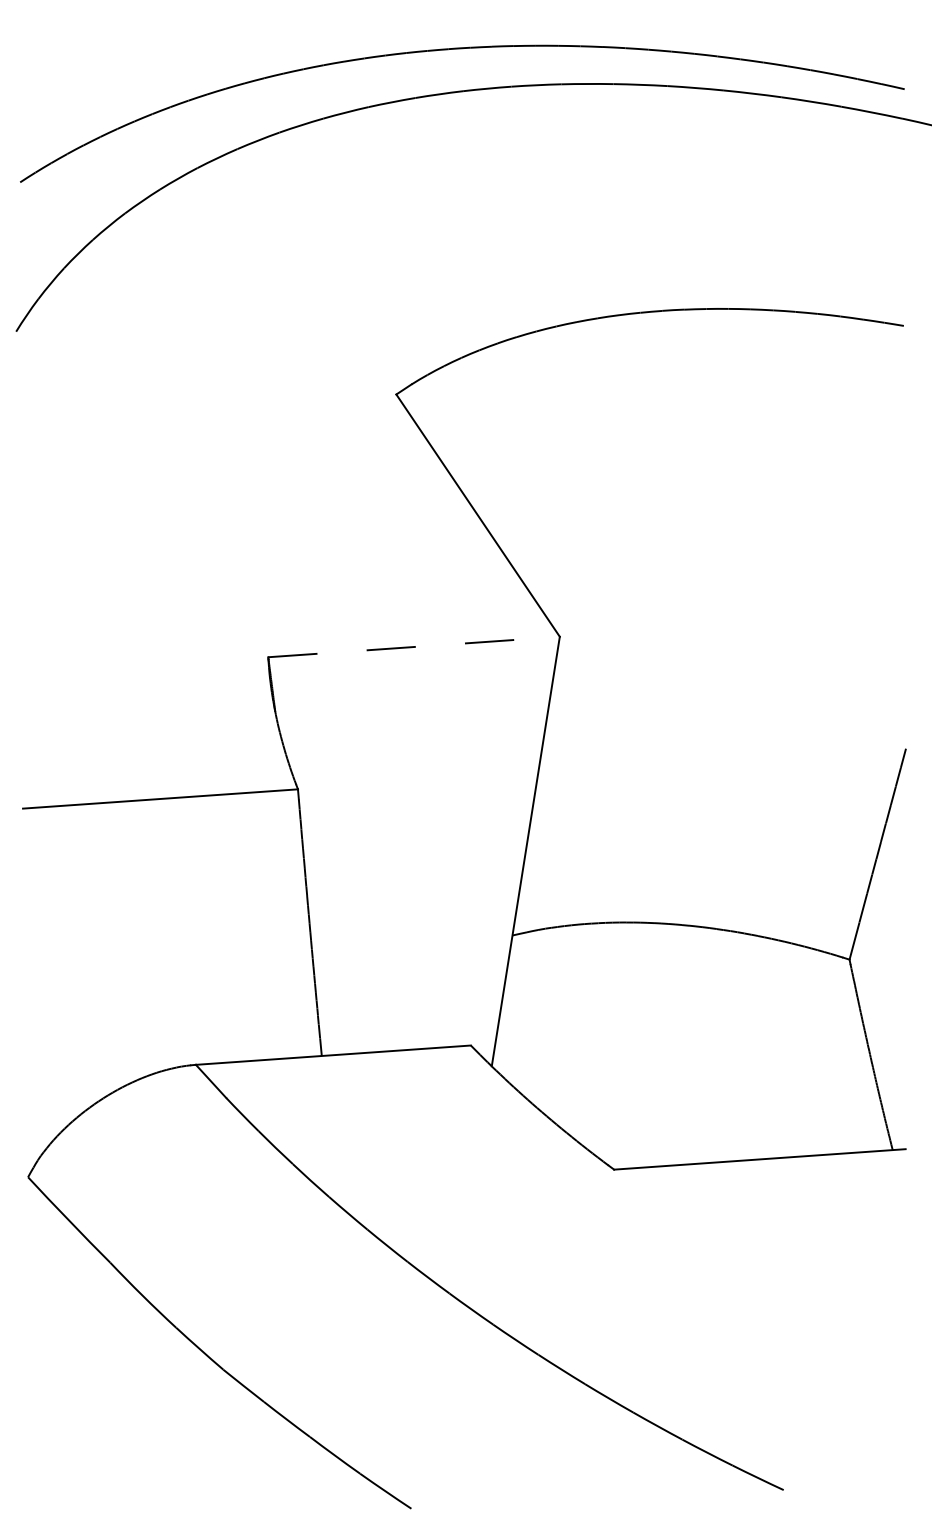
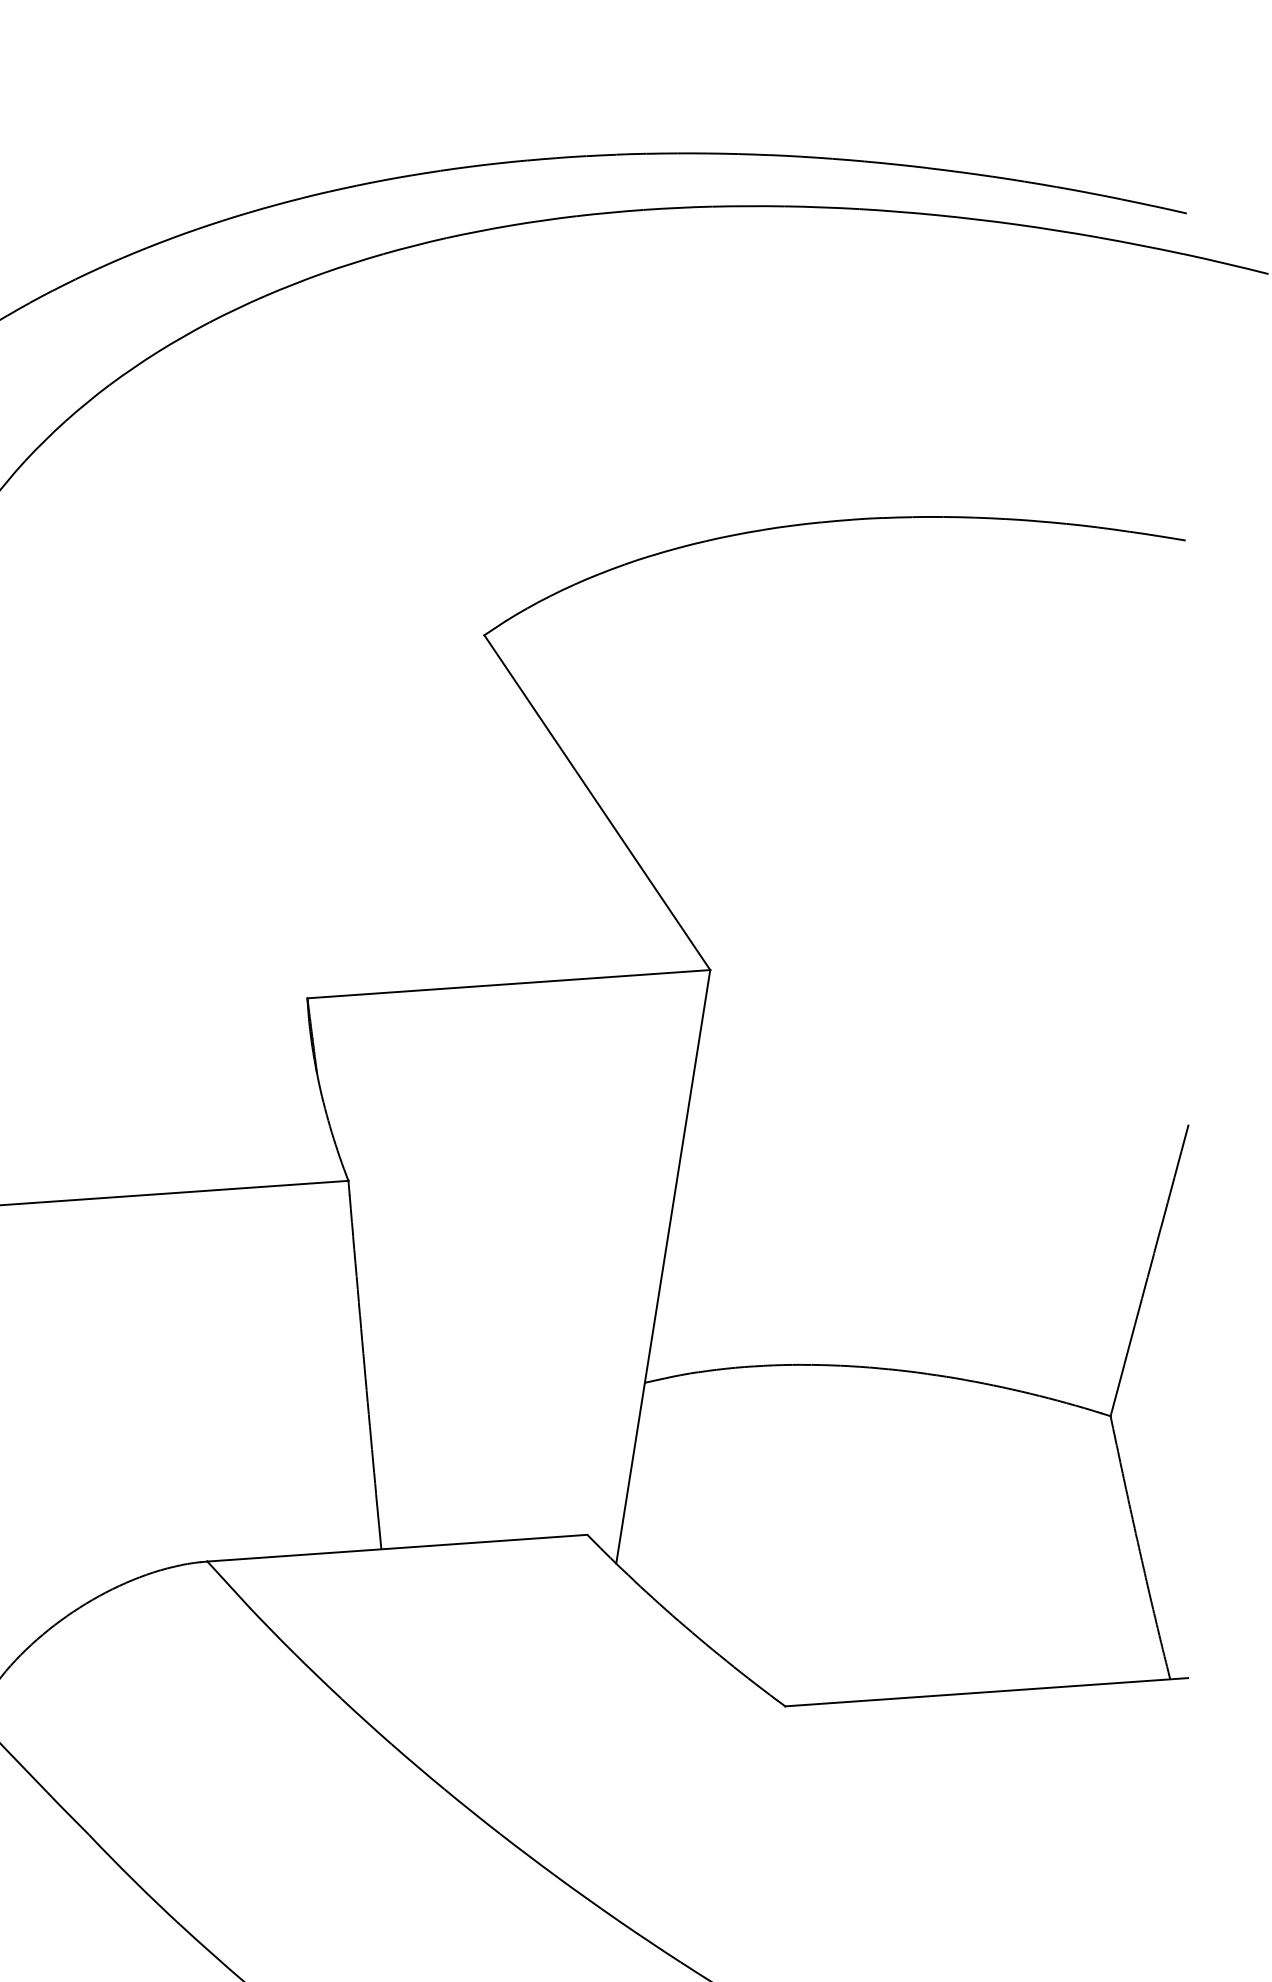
line: (414, 646) -> (509, 983), dashed -> solid

